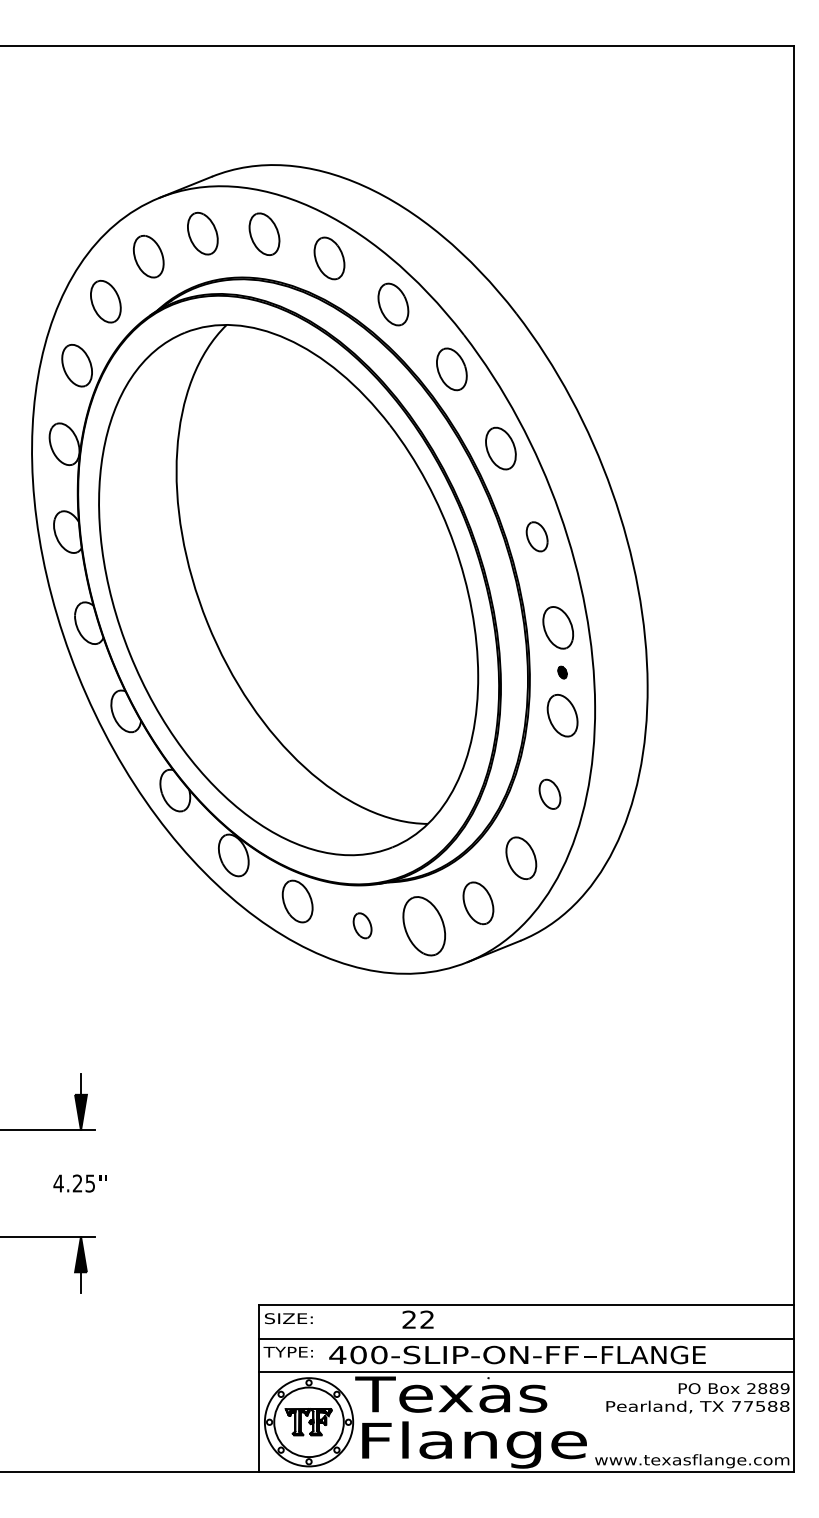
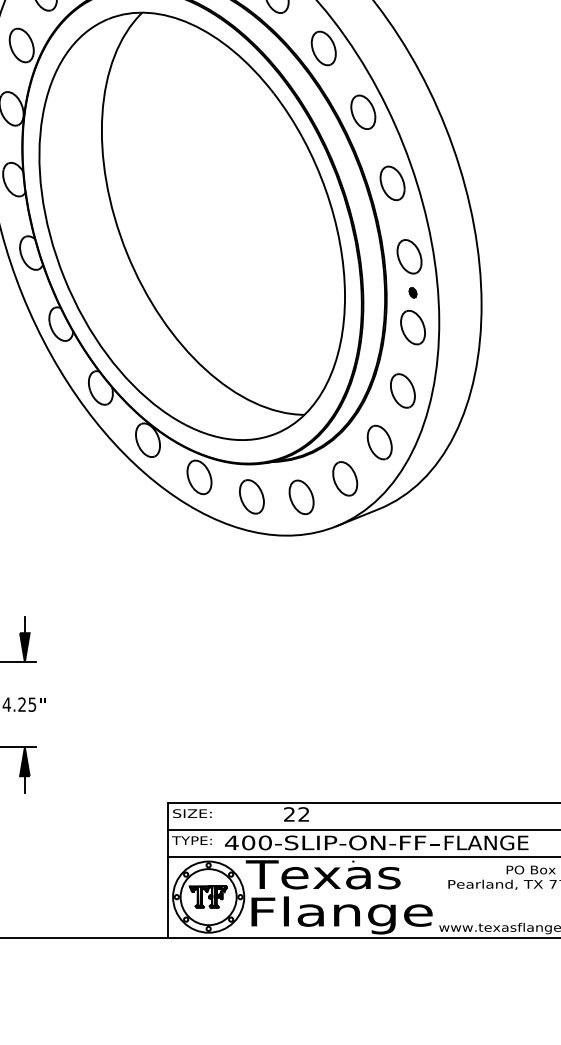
part: (536, 536) -> (392, 183), size x1.43
part: (549, 794) -> (402, 391), size x1.43
part: (362, 925) -> (251, 496), size x1.67
part: (424, 926) -> (301, 497), size x0.71

